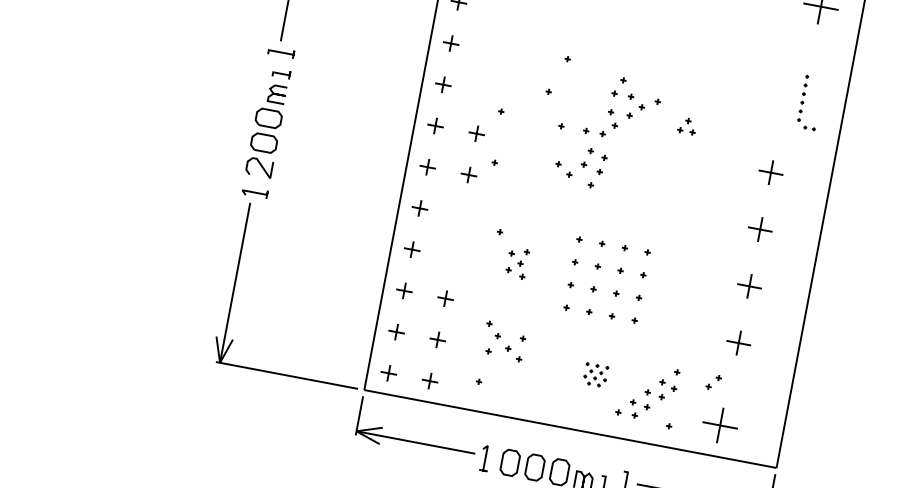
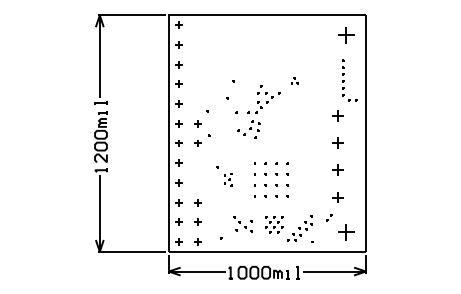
part: (809, 103) -> (349, 80), size x1.67
part: (686, 125) -> (294, 80), moved
part: (502, 341) -> (242, 224), moved
part: (596, 374) -> (274, 224), size x1.67
part: (720, 426) -> (346, 232), moved

